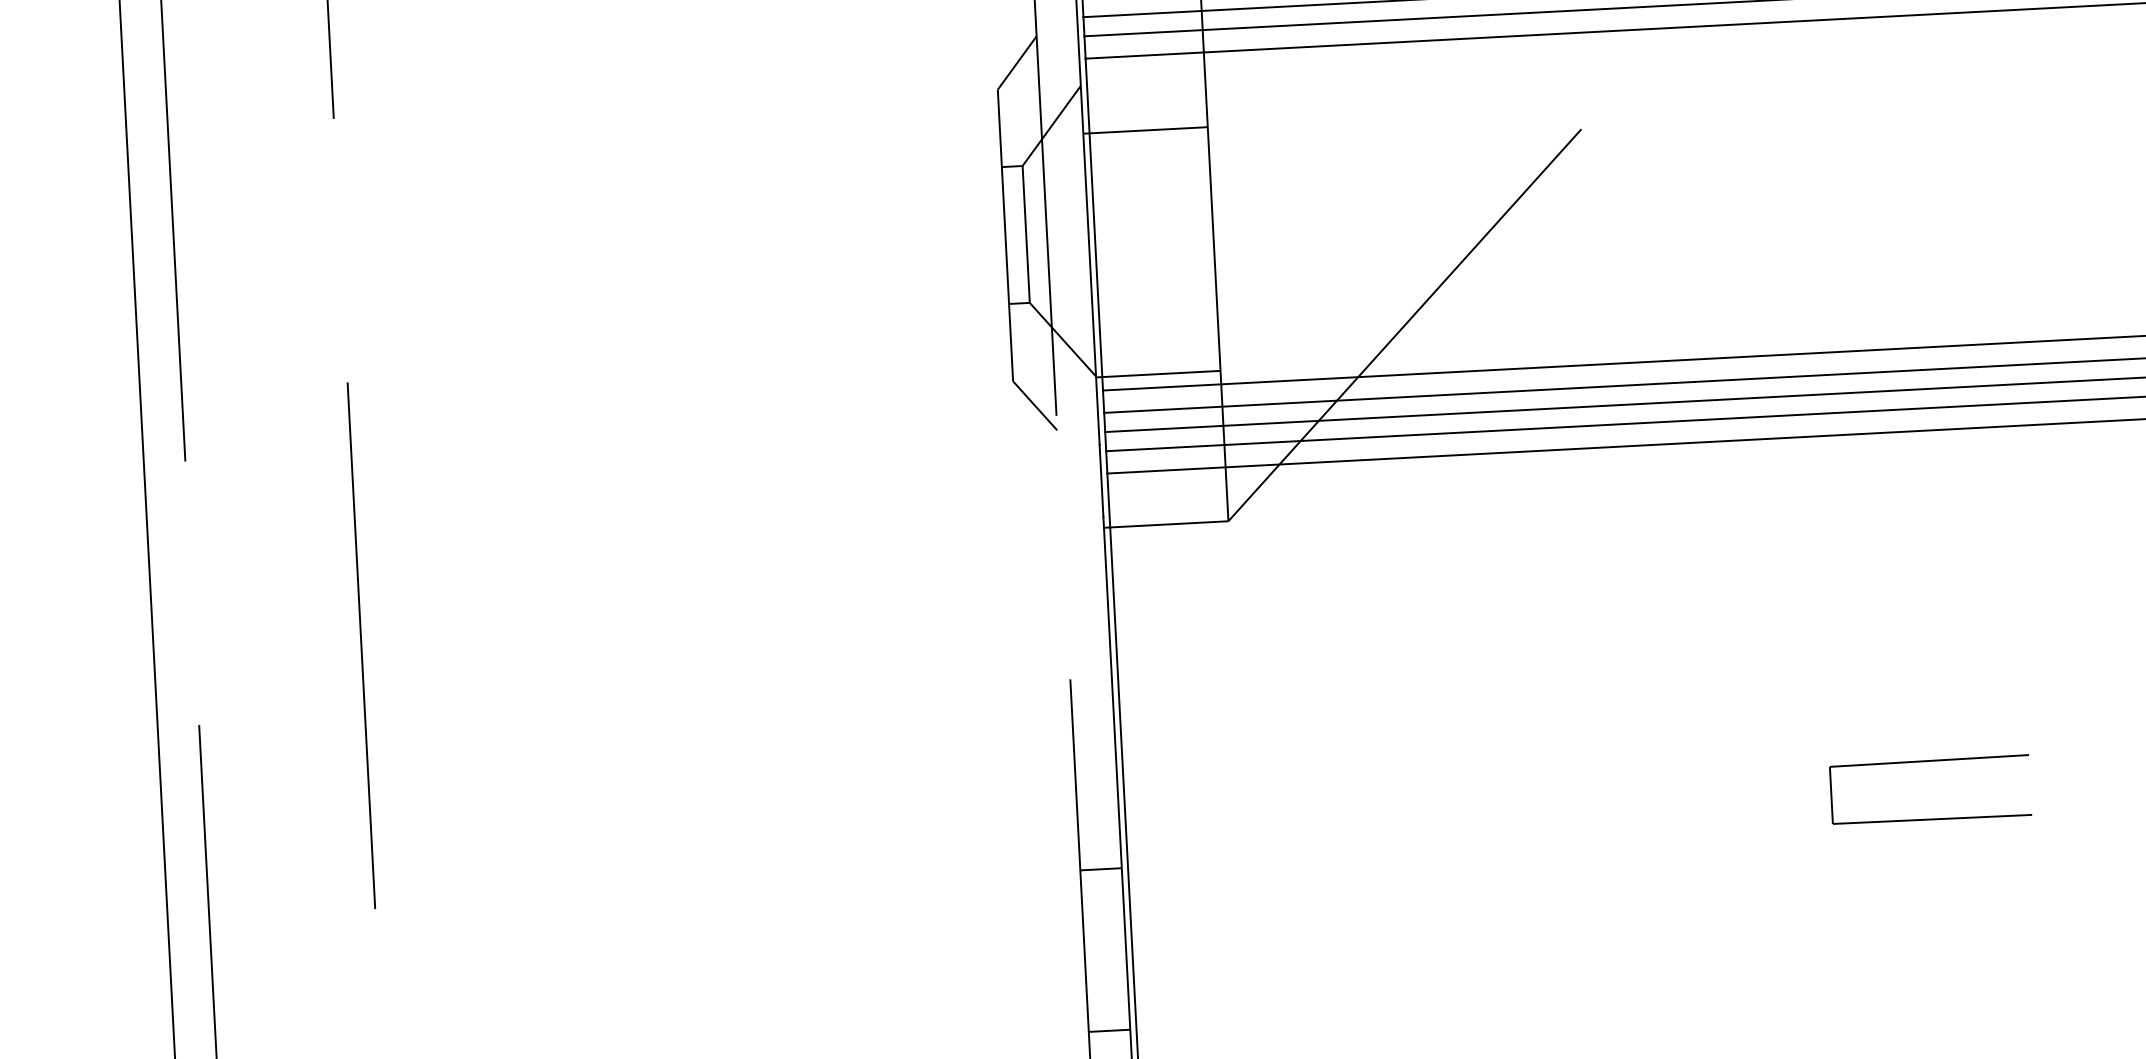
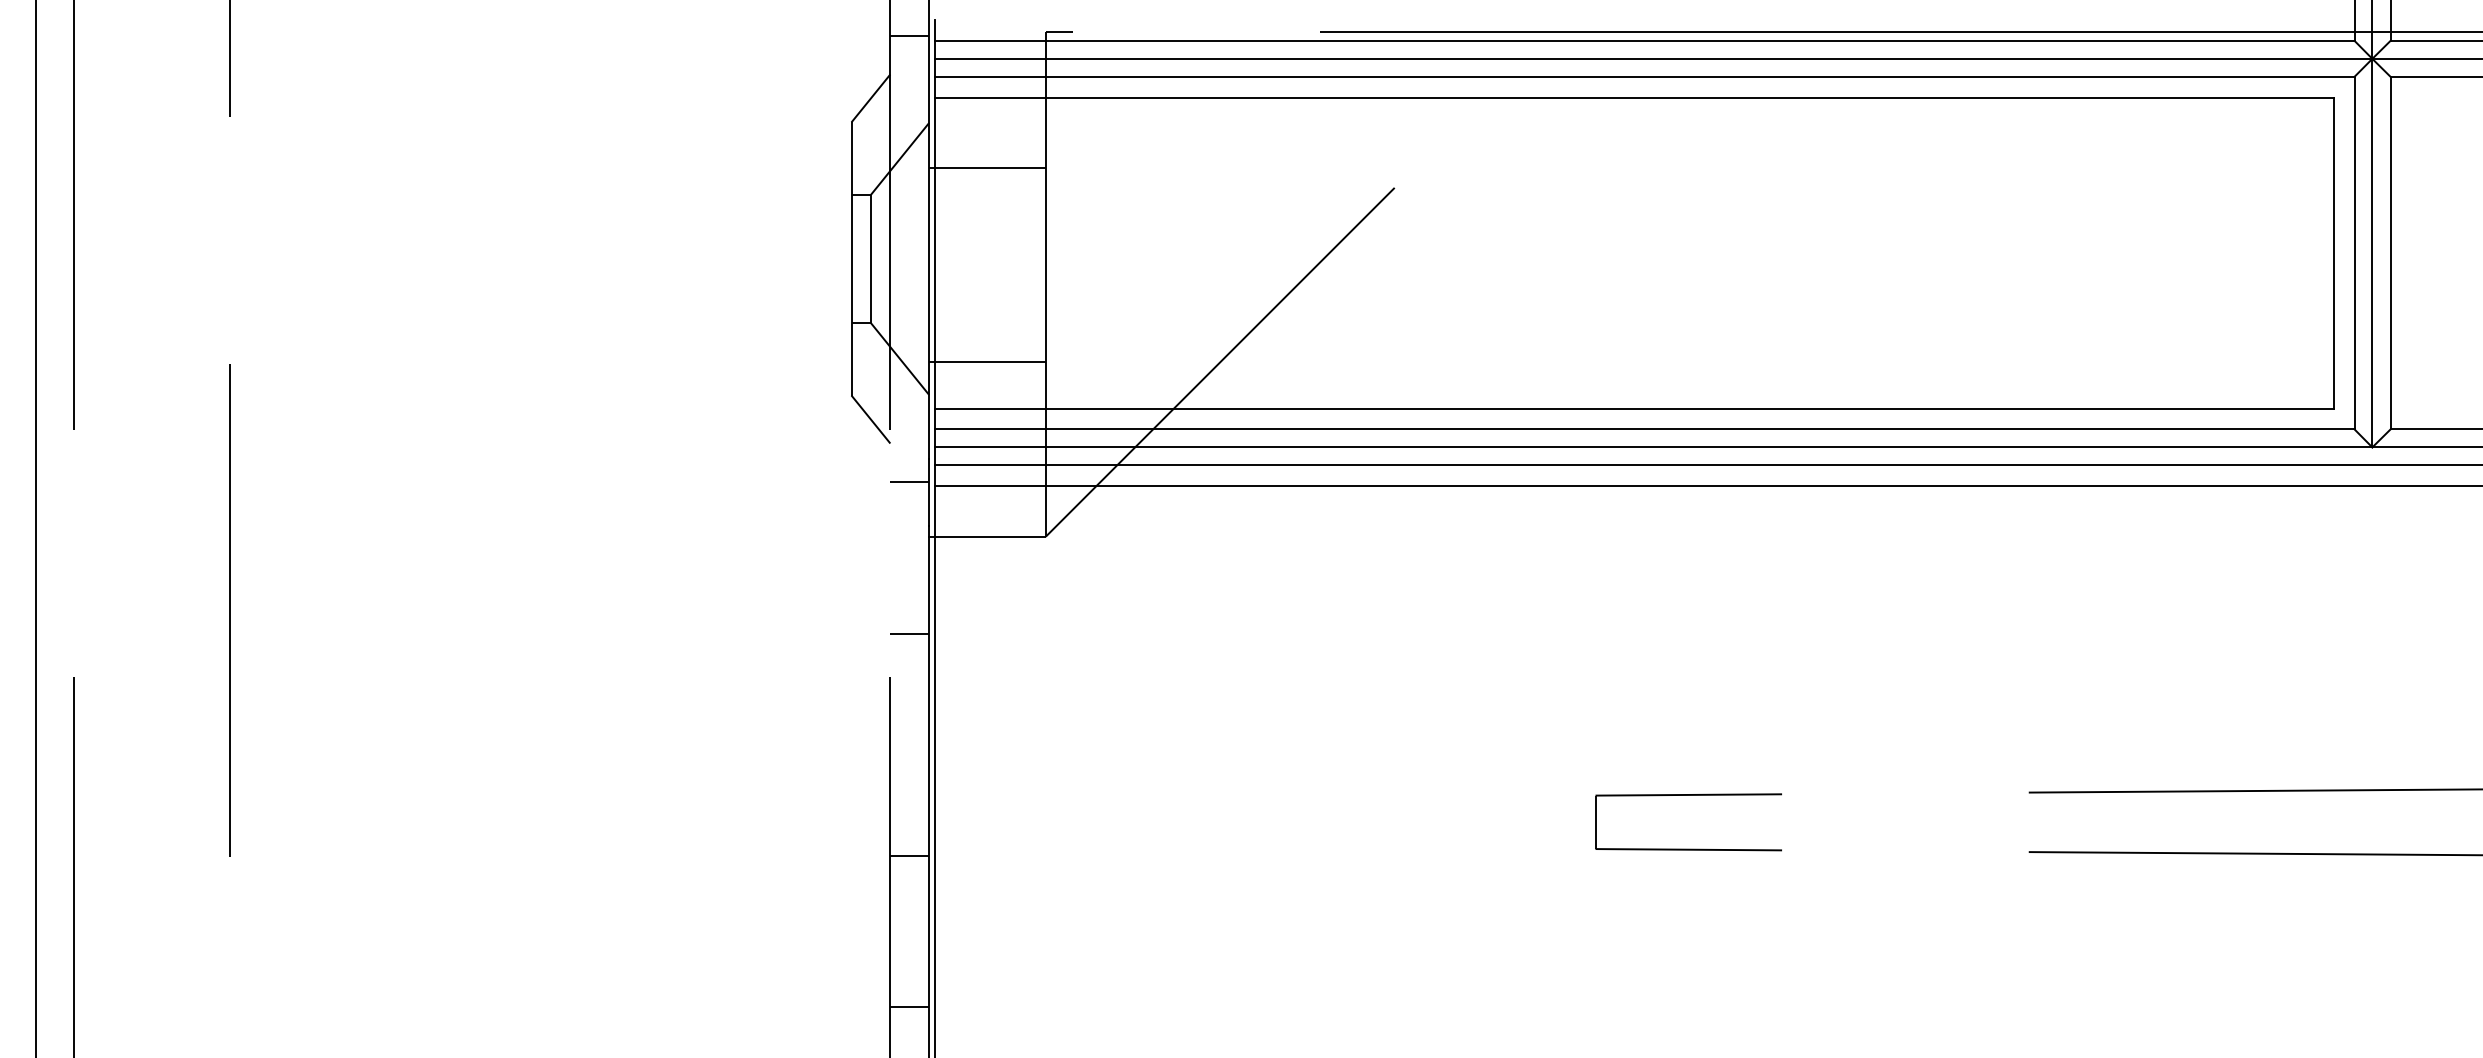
line: (1158, 373) -> (987, 361), moved
line: (1079, 470) -> (909, 482), added
line: (1088, 632) -> (909, 633), added

